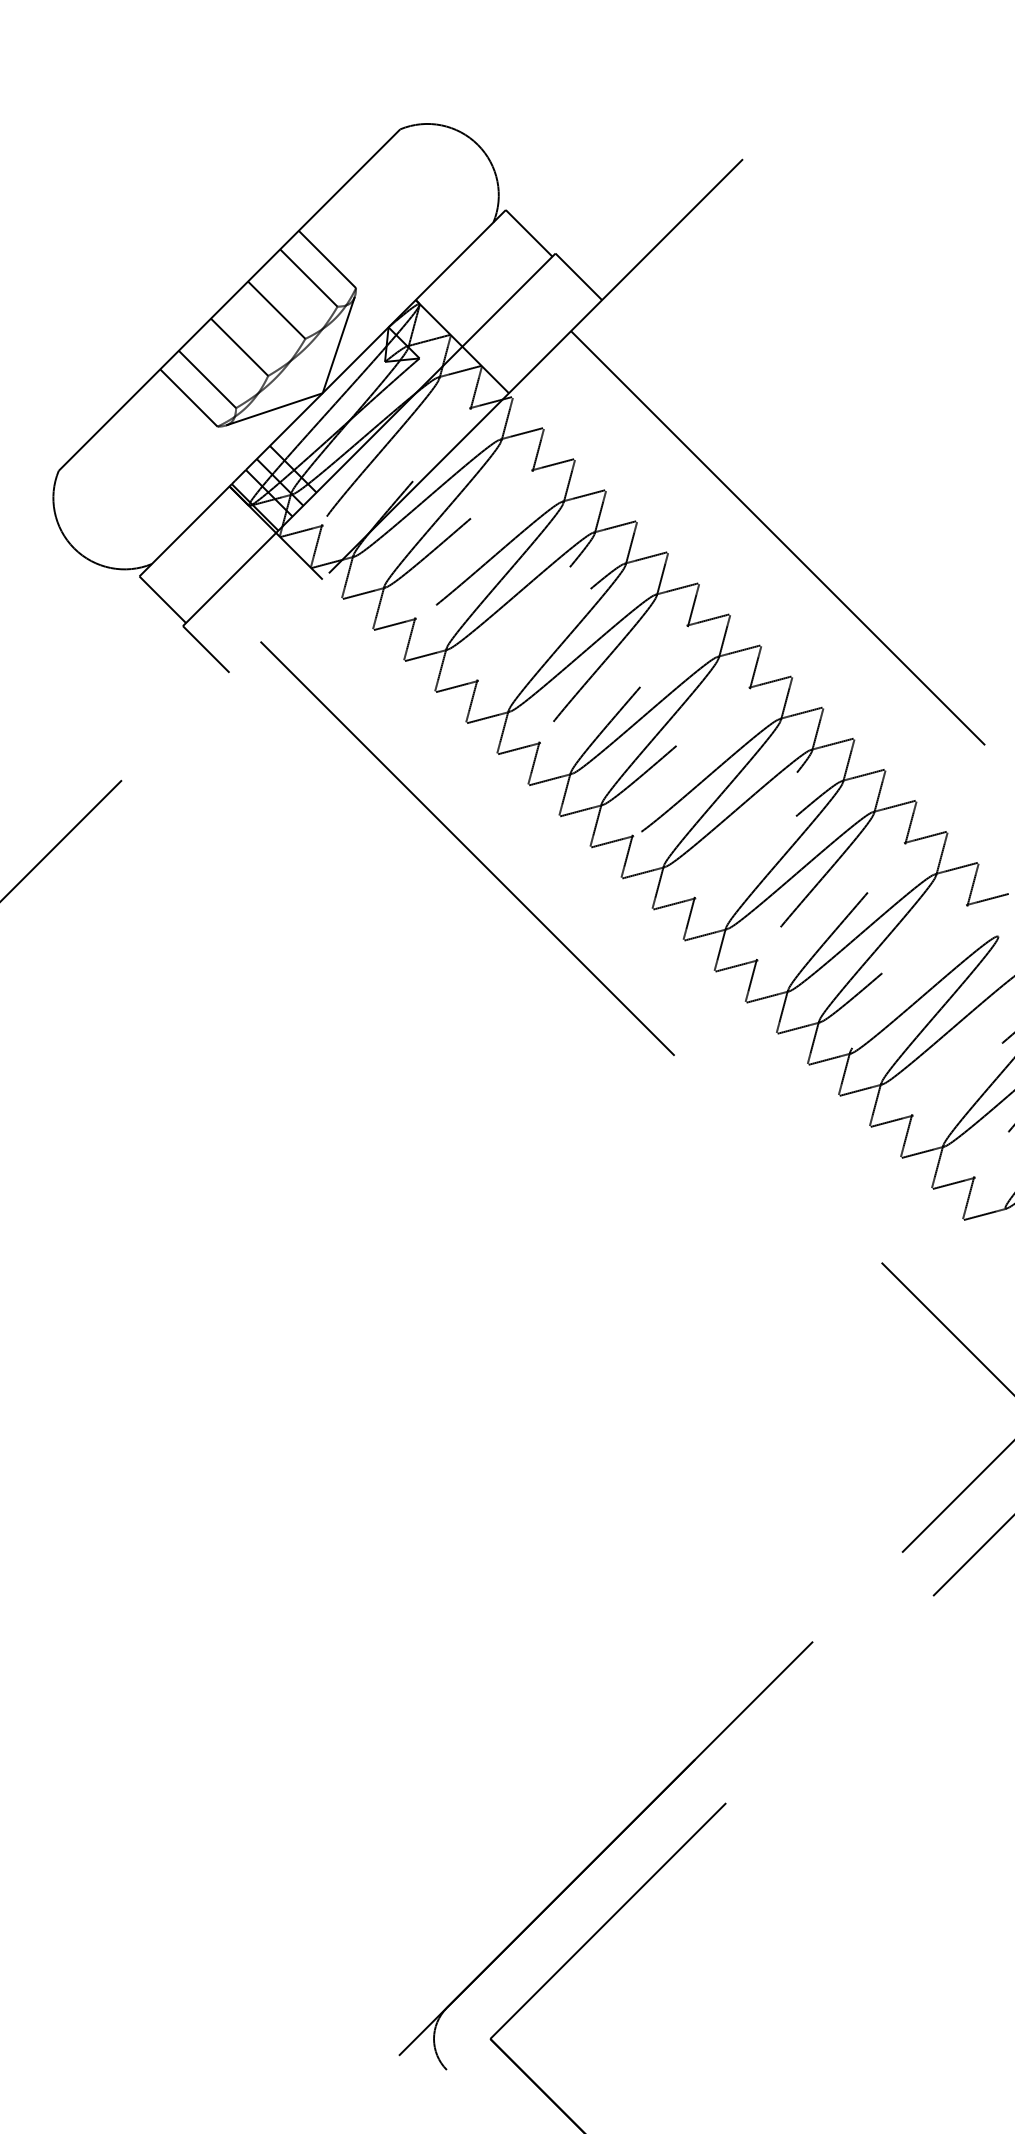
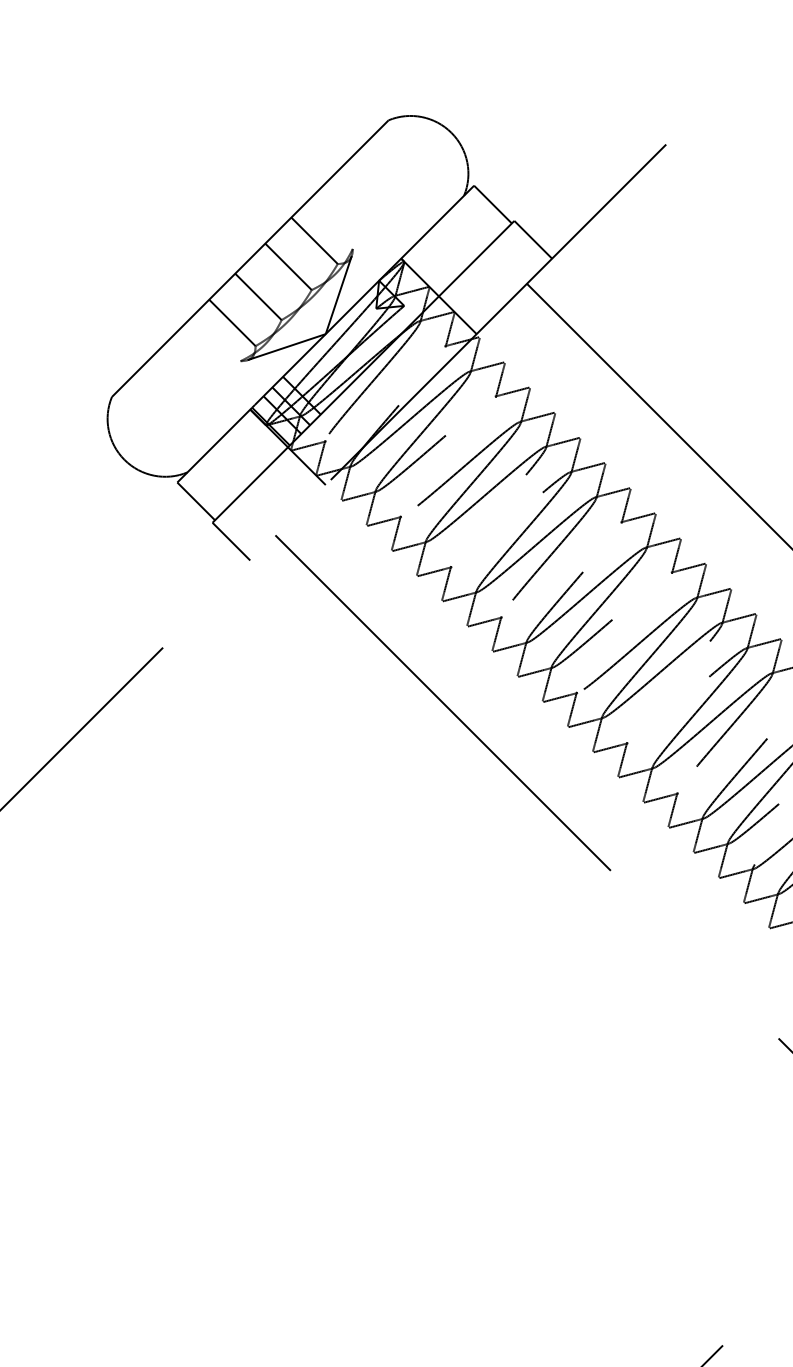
line: (327, 259) -> (329, 225), removed
line: (188, 397) -> (217, 337), removed

